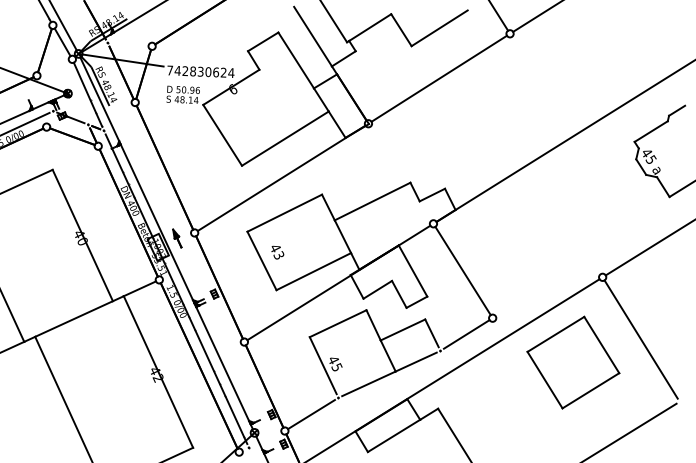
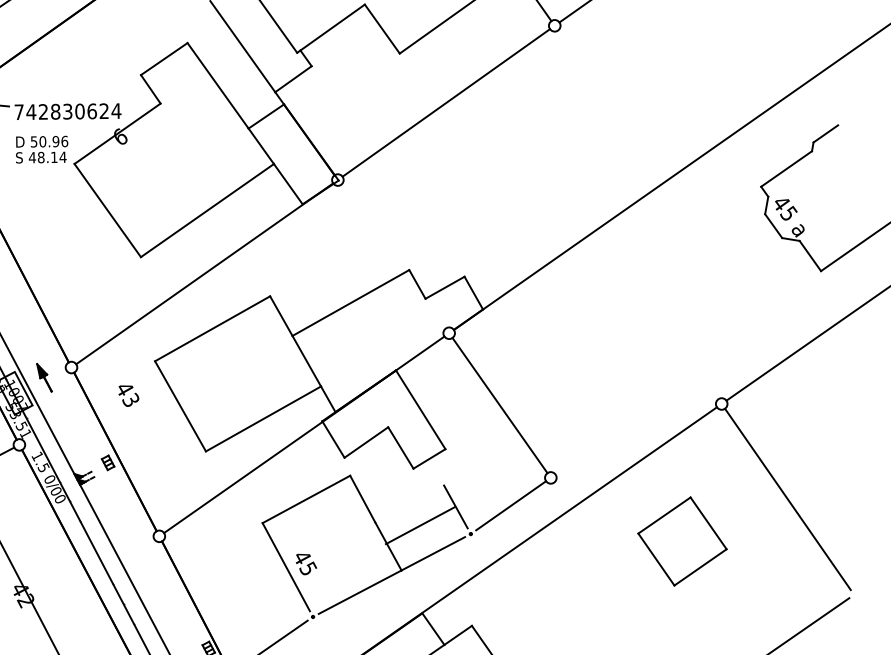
text: (277, 252) -> (128, 395), moved
line: (402, 329) -> (419, 524), moved
part: (573, 362) -> (682, 541), size x0.6

